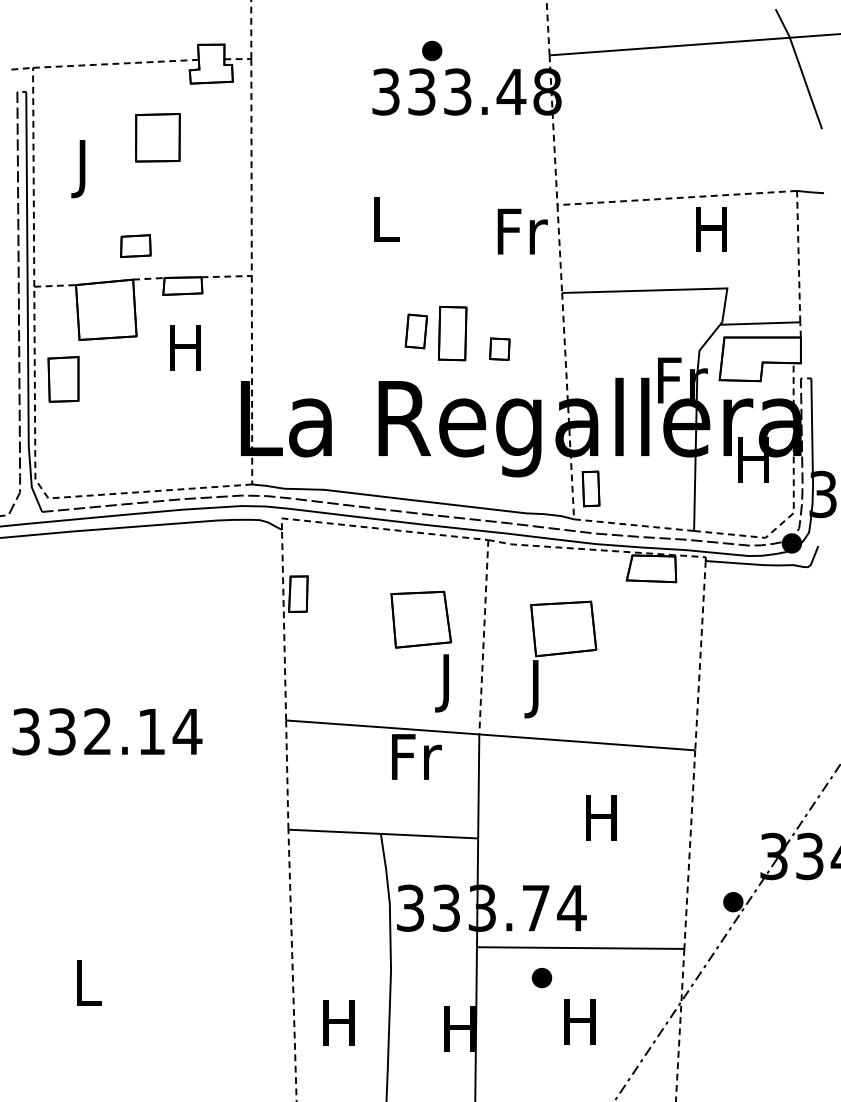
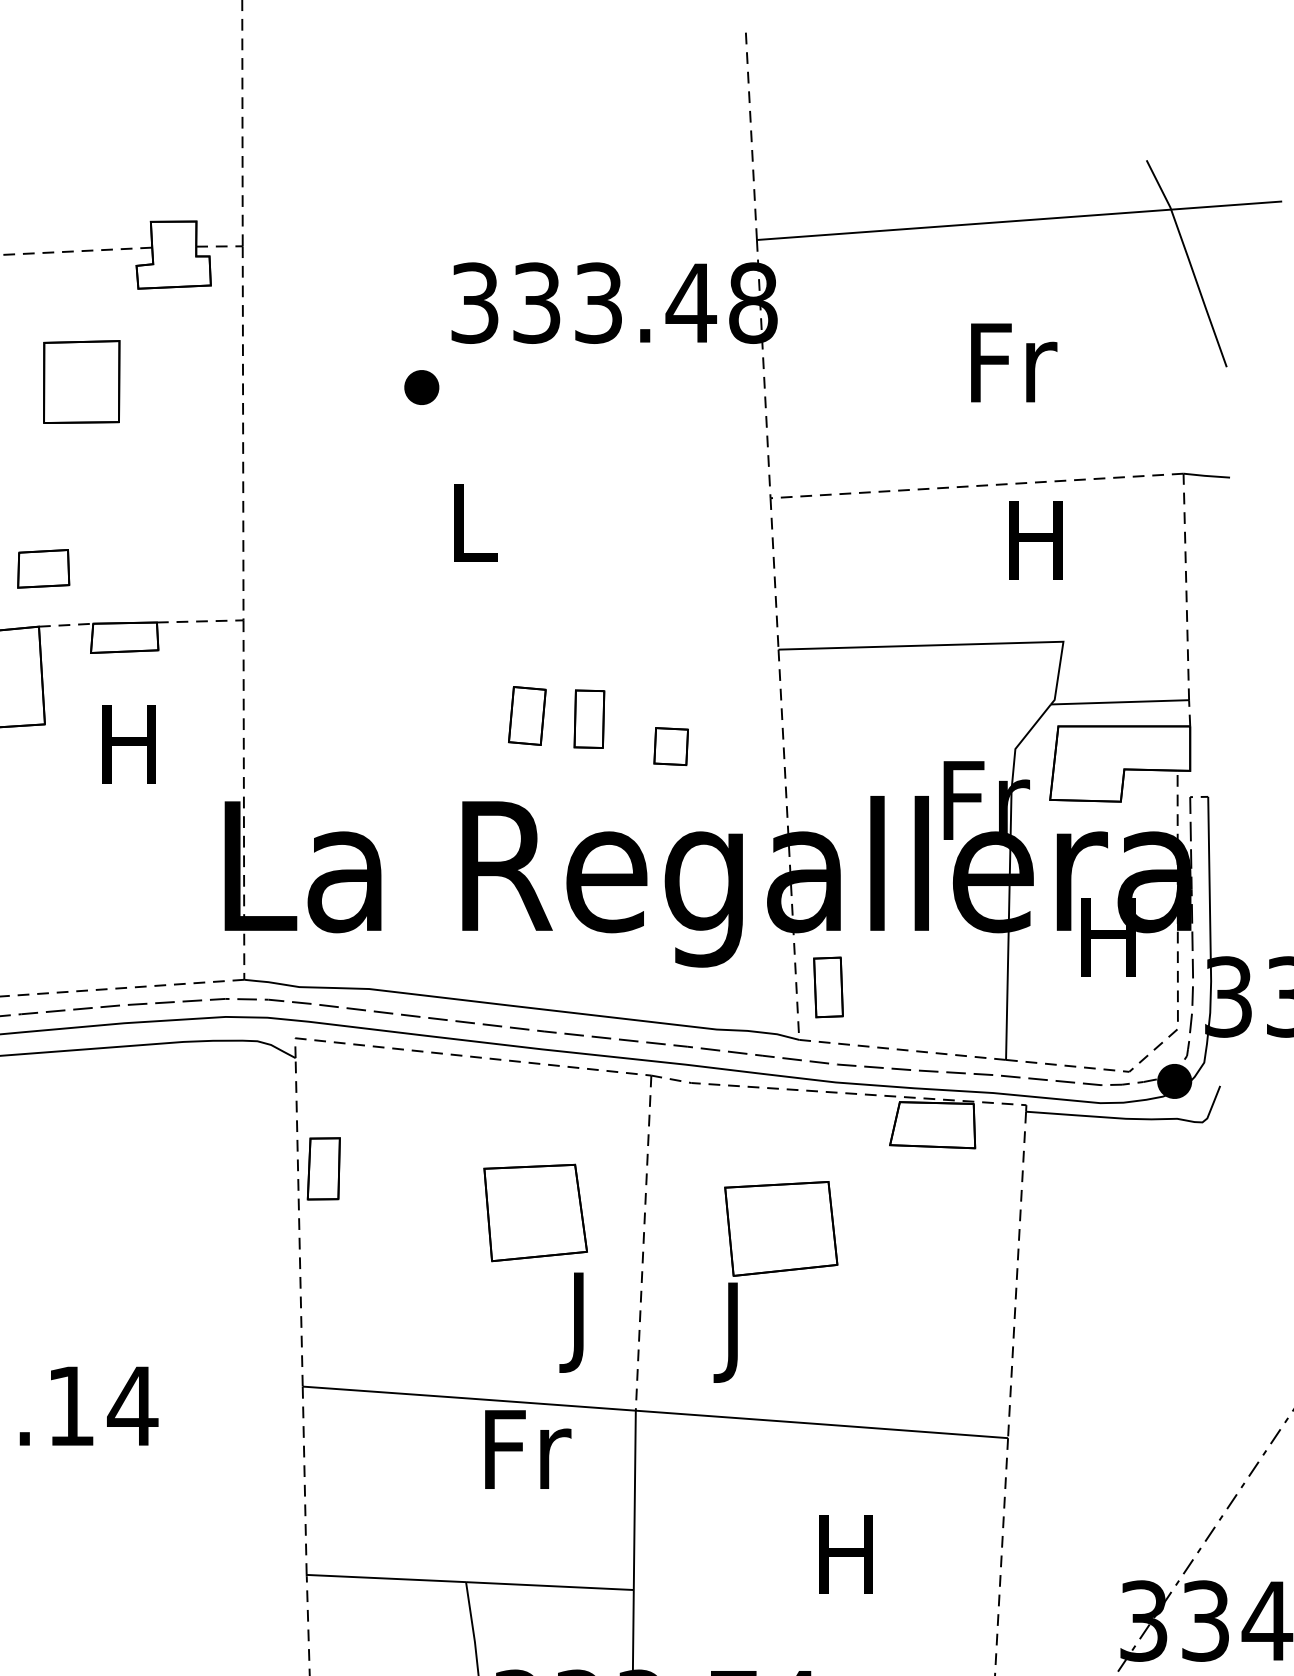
part: (432, 50) -> (422, 386), moved
text: (522, 231) -> (1013, 362), moved
part: (451, 332) -> (587, 717), size x0.62

